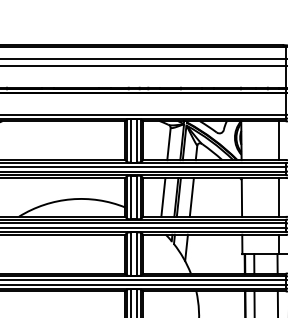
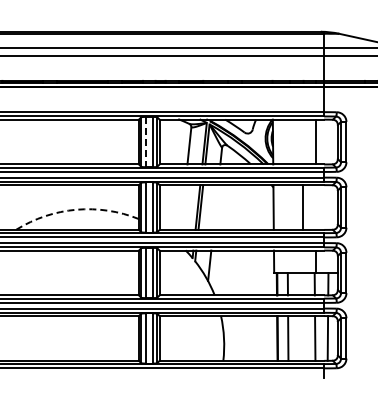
line: (130, 141) -> (145, 142), solid -> dashed
line: (162, 197) -> (182, 207), removed
line: (191, 197) -> (215, 207), removed
line: (279, 197) -> (303, 207), moved
arc: (71, 199) -> (76, 209), solid -> dashed

